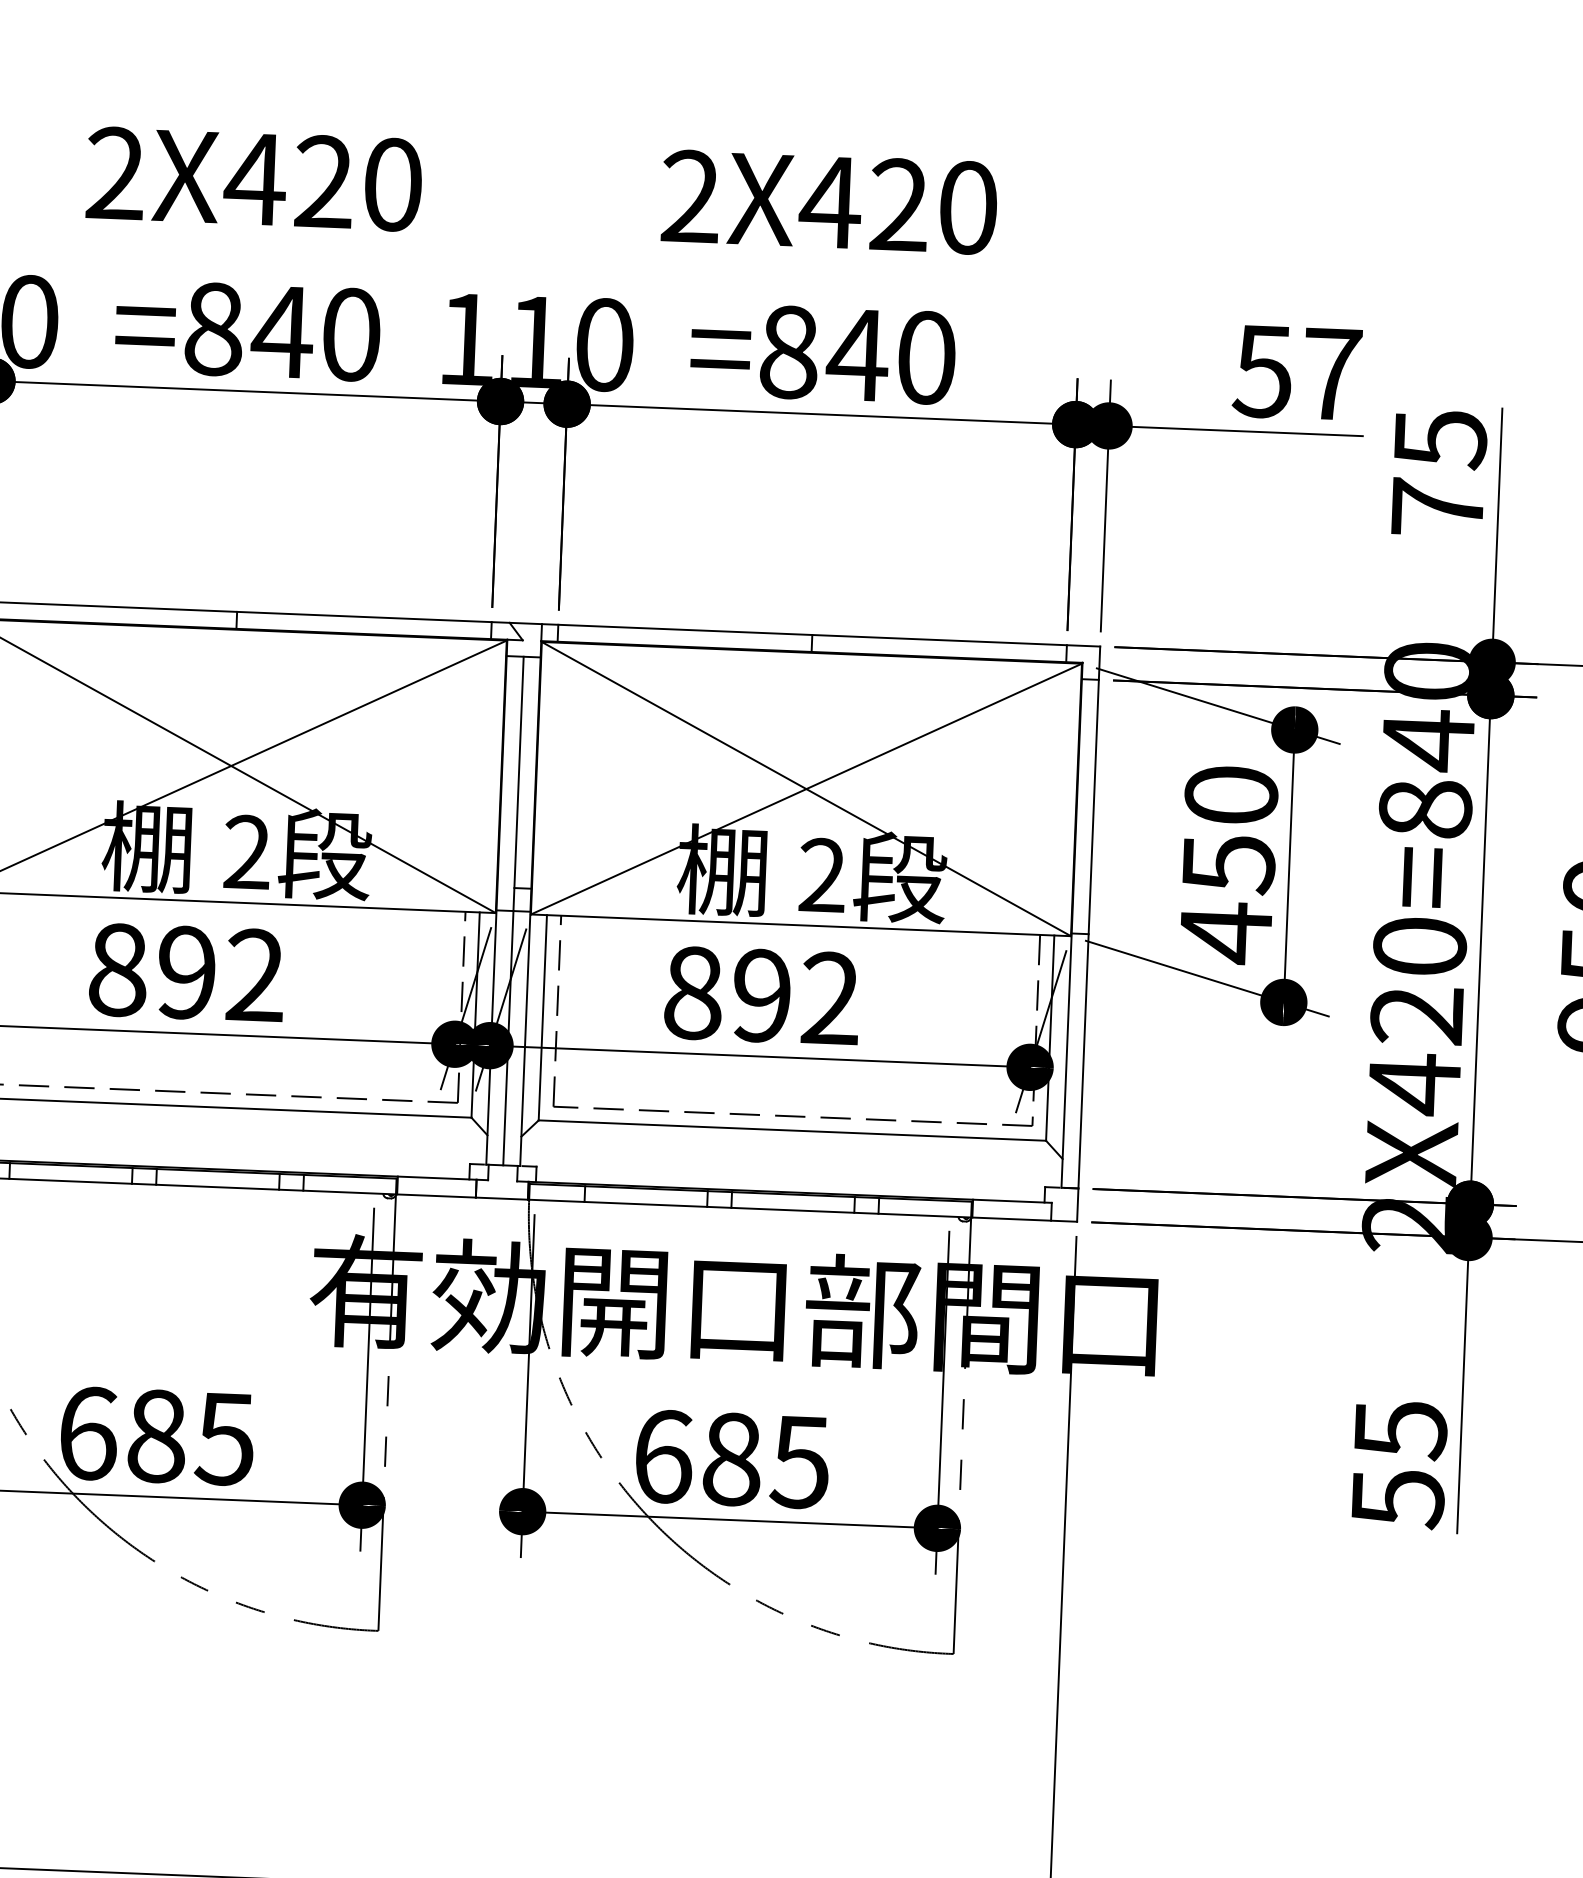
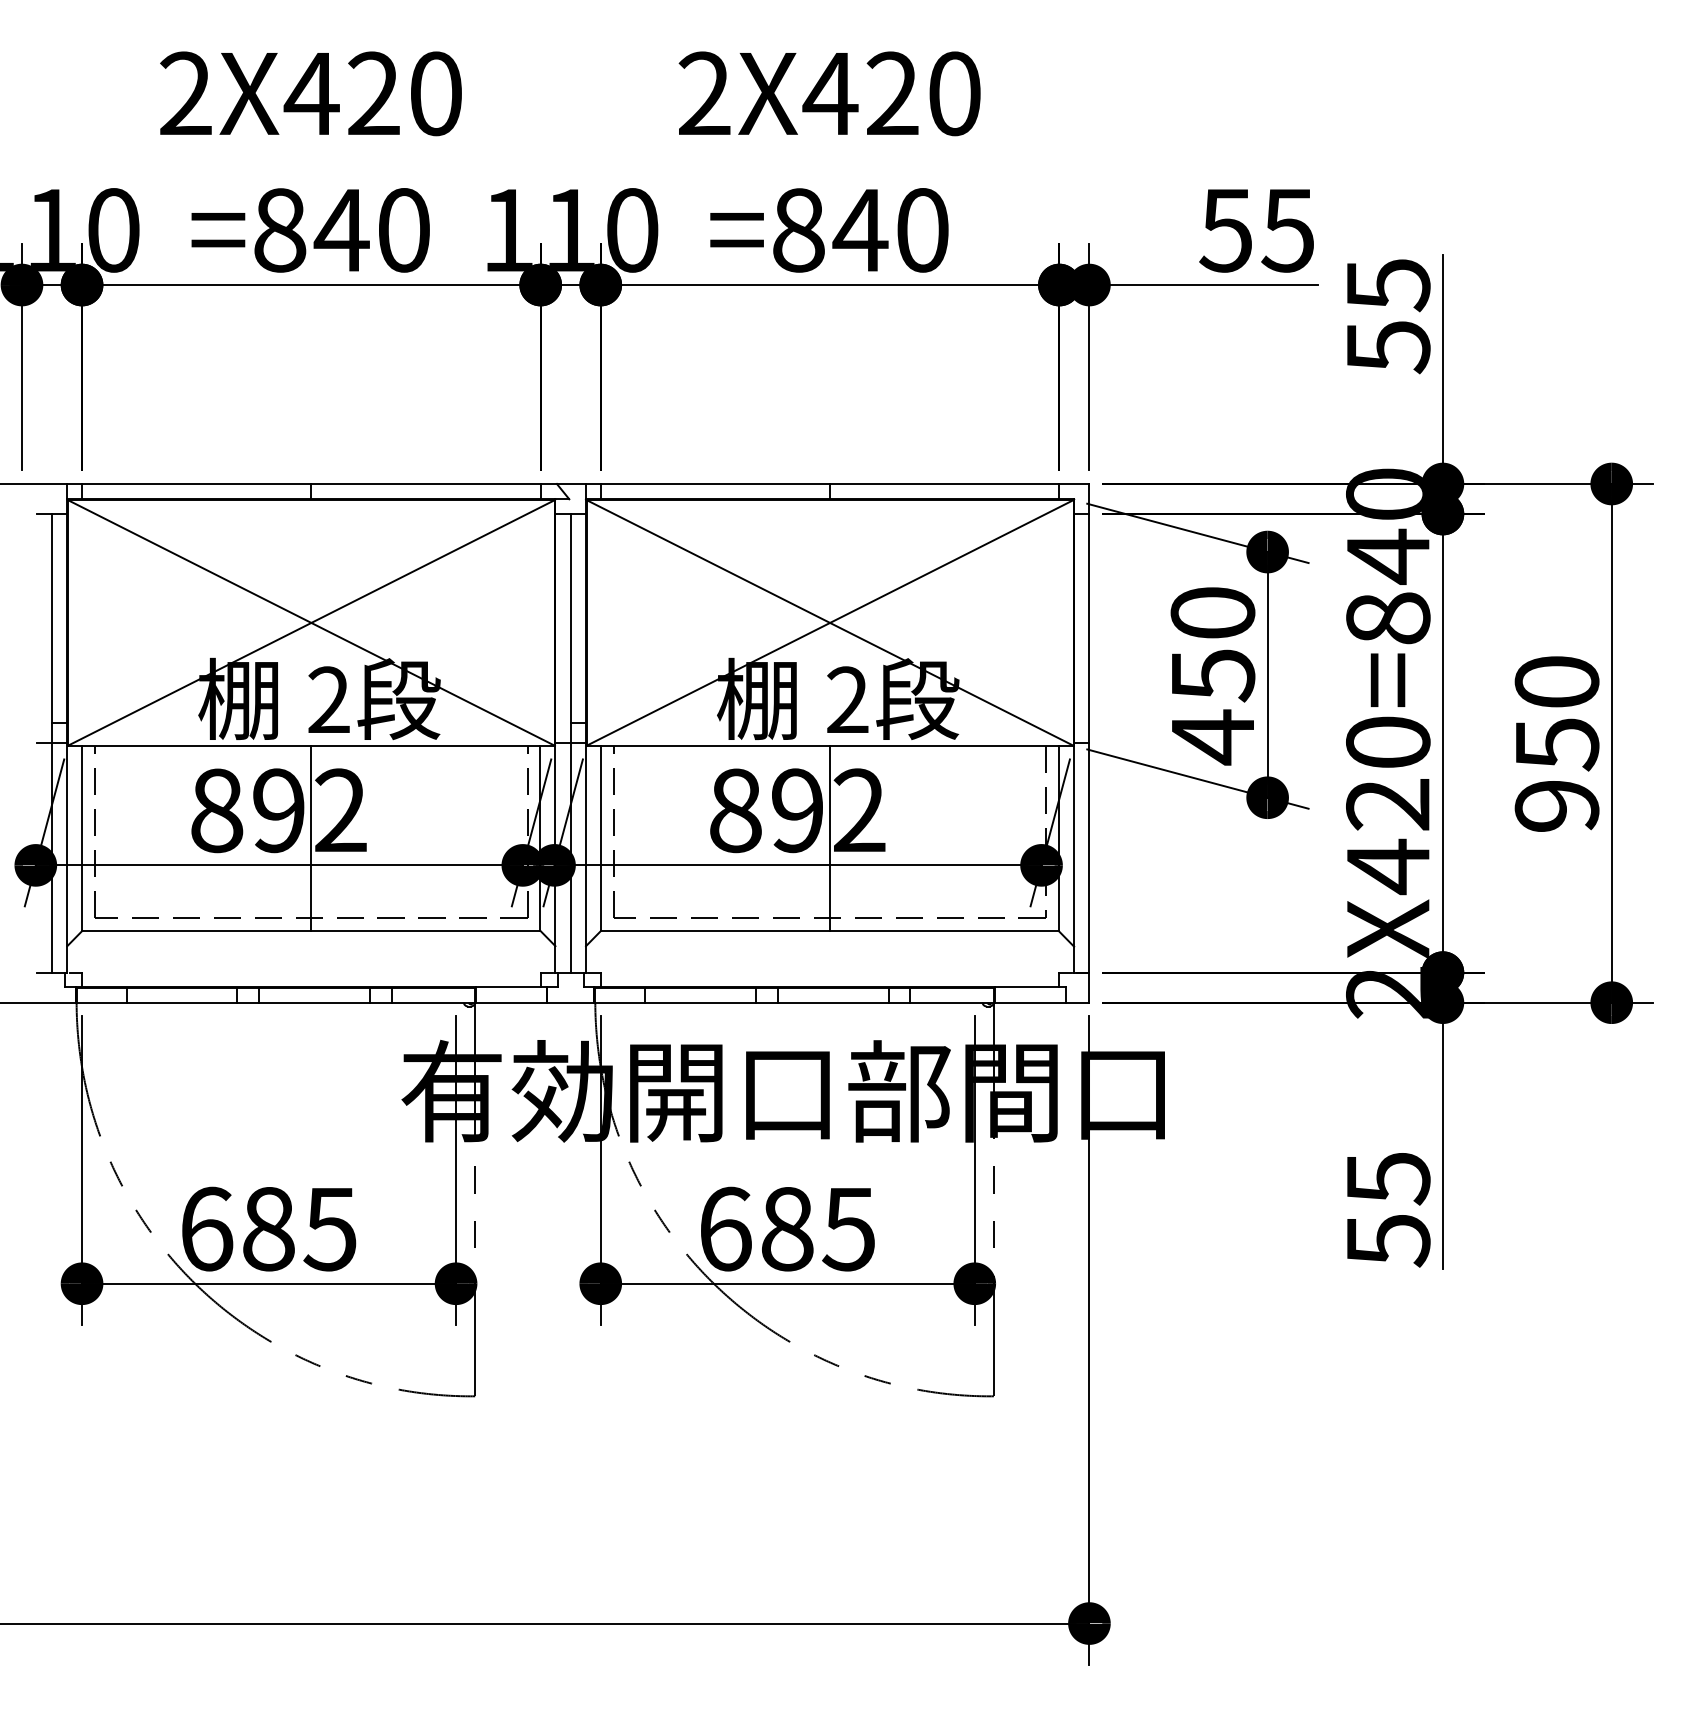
text: (1331, 374) -> (1287, 230), 57 -> 55
text: (1437, 508) -> (1388, 347), 75 -> 55
line: (221, 1003) -> (311, 837), added
line: (796, 1027) -> (829, 837), added

